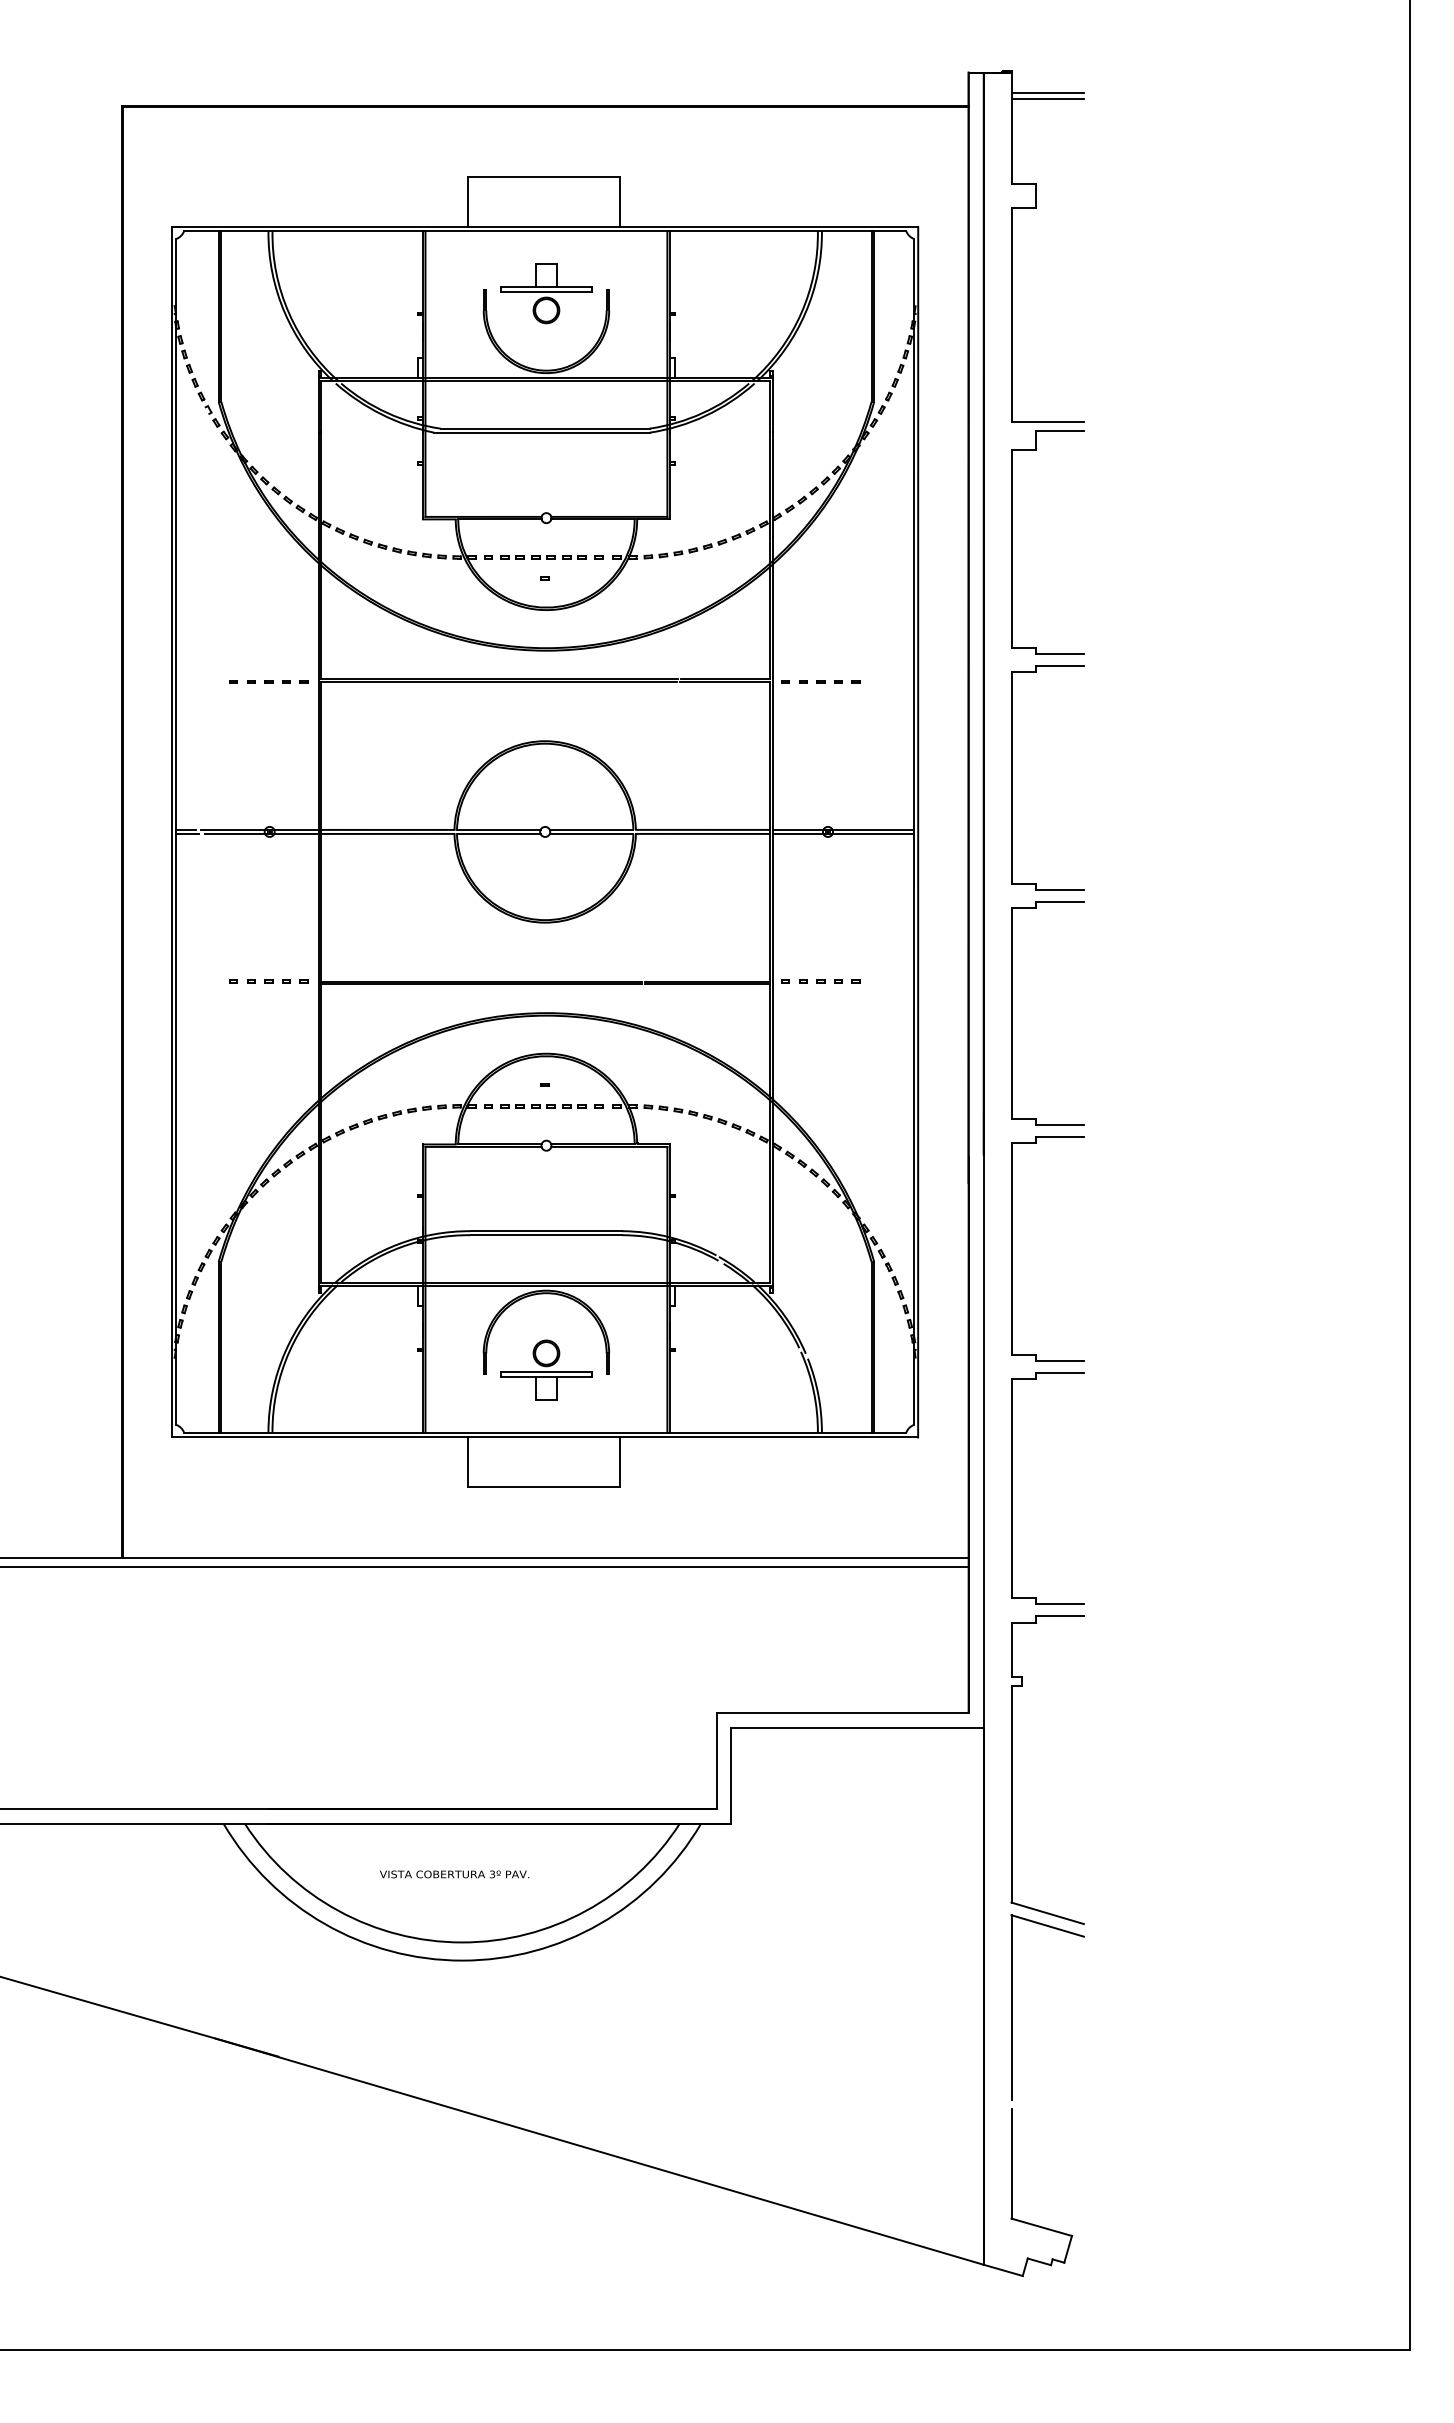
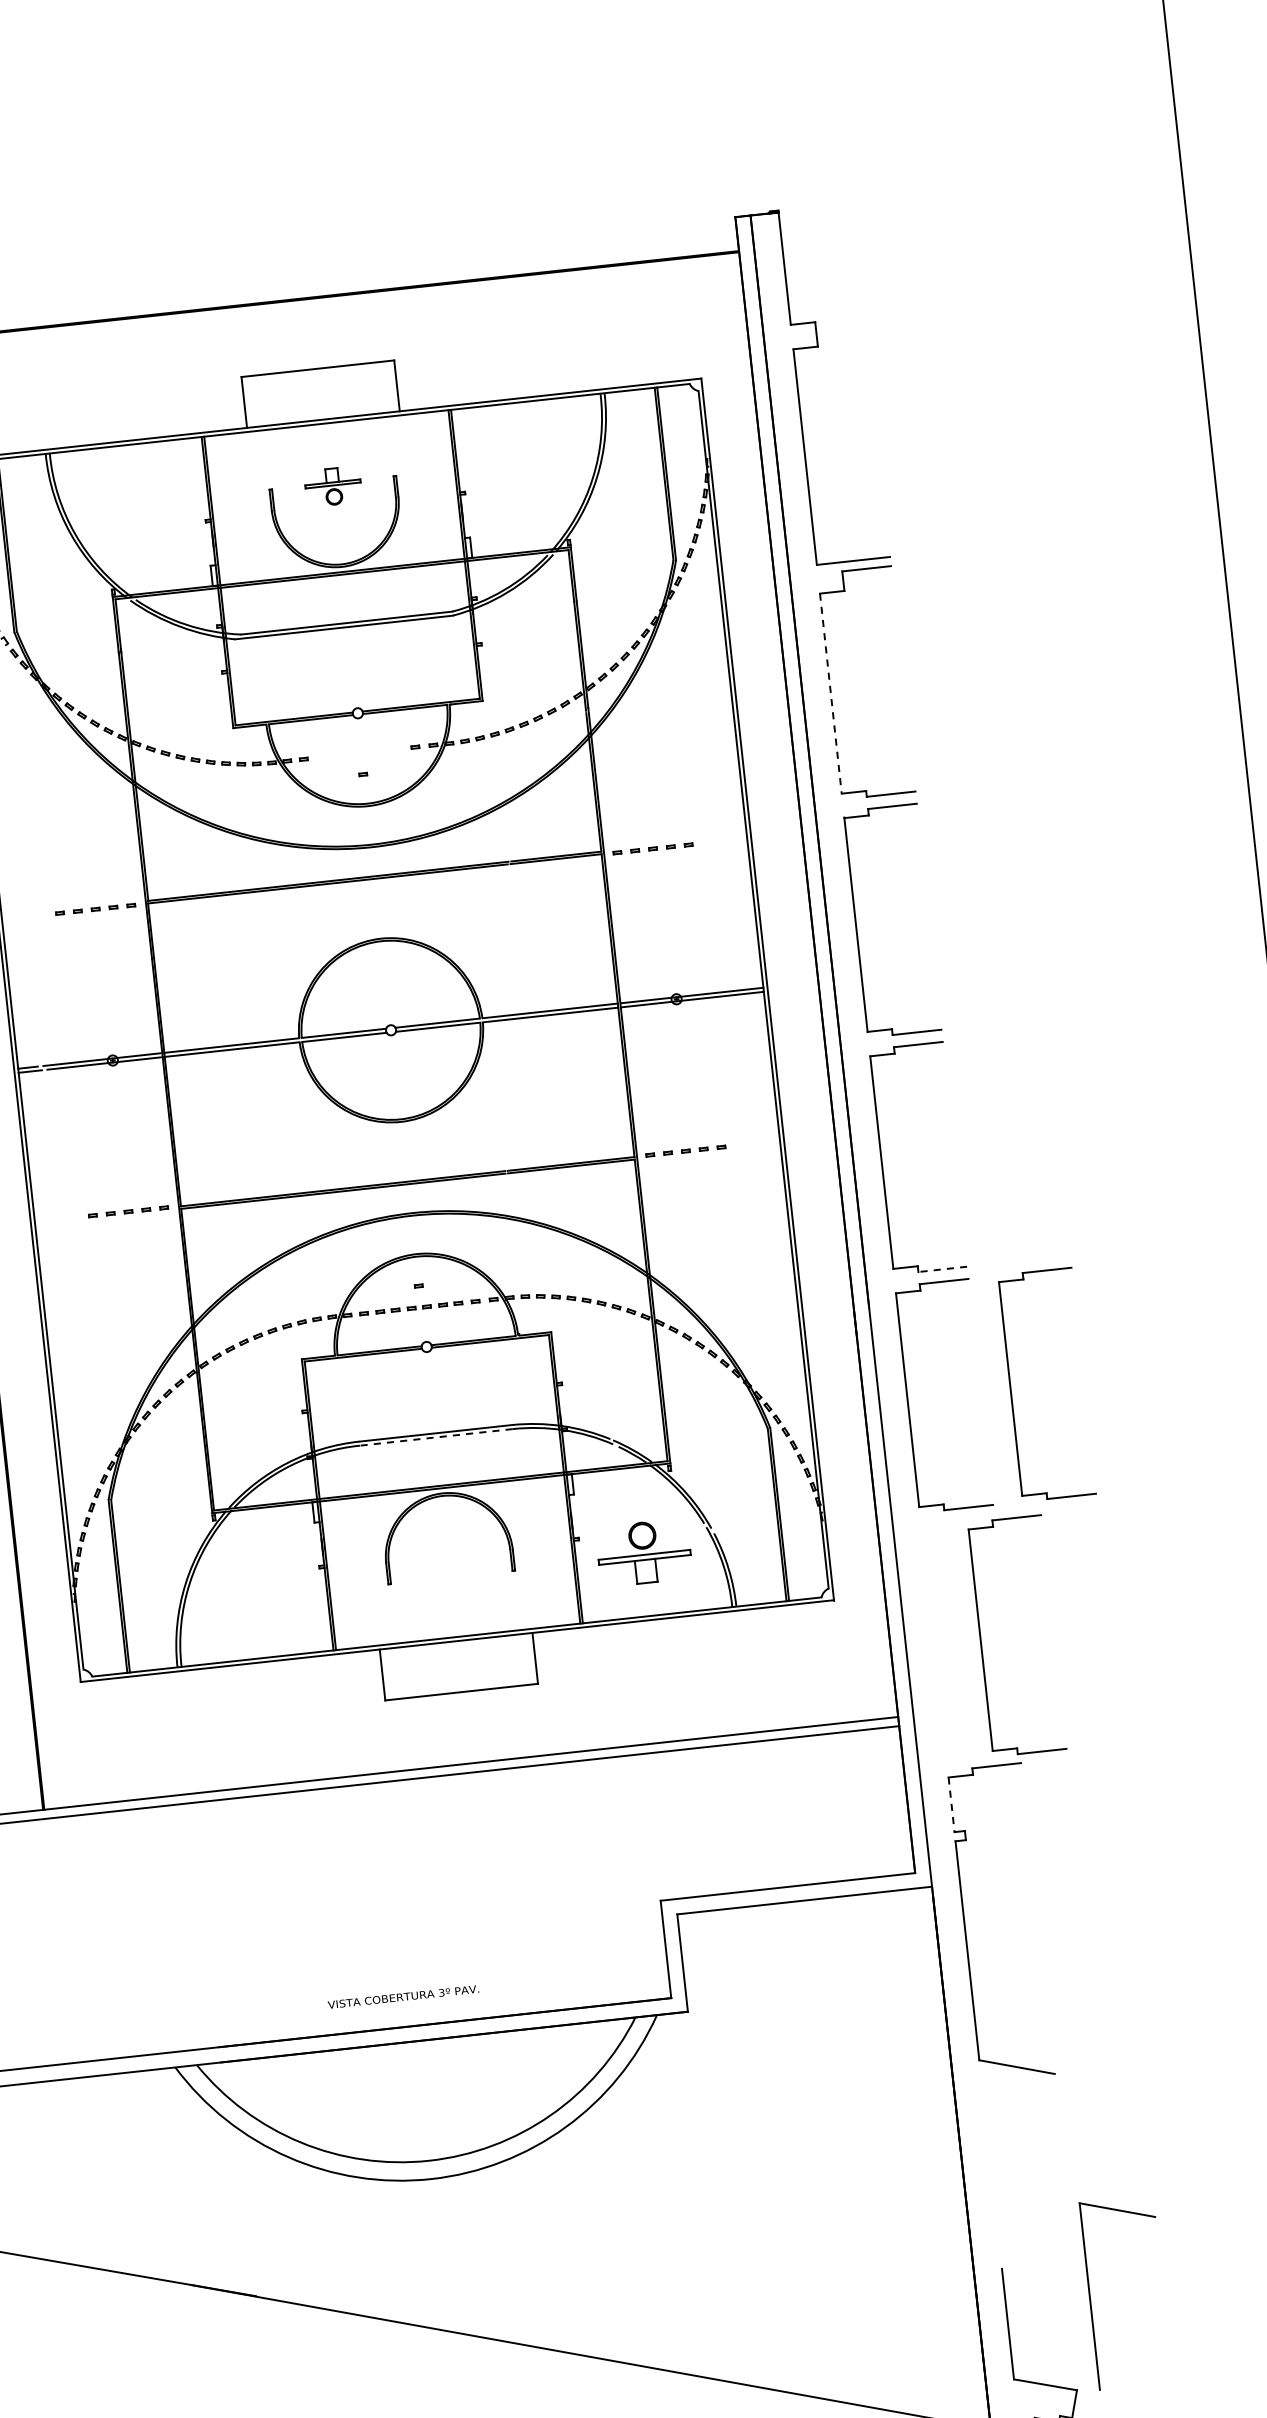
line: (1047, 93) -> (817, 229), removed
line: (1047, 99) -> (817, 235), removed
part: (546, 293) -> (333, 486), size x0.6
line: (1011, 548) -> (830, 692), solid -> dashed
line: (540, 557) -> (356, 753), removed
line: (1059, 1124) -> (942, 1269), solid -> dashed
line: (546, 1235) -> (436, 1437), solid -> dashed
part: (1114, 1248) -> (1011, 1388), added
part: (546, 1369) -> (644, 1552), moved
part: (1012, 1488) -> (981, 1639), moved
line: (1011, 1650) -> (951, 1805), solid -> dashed
text: (454, 1874) -> (403, 1997), moved
part: (1012, 2007) -> (1090, 2296), moved

